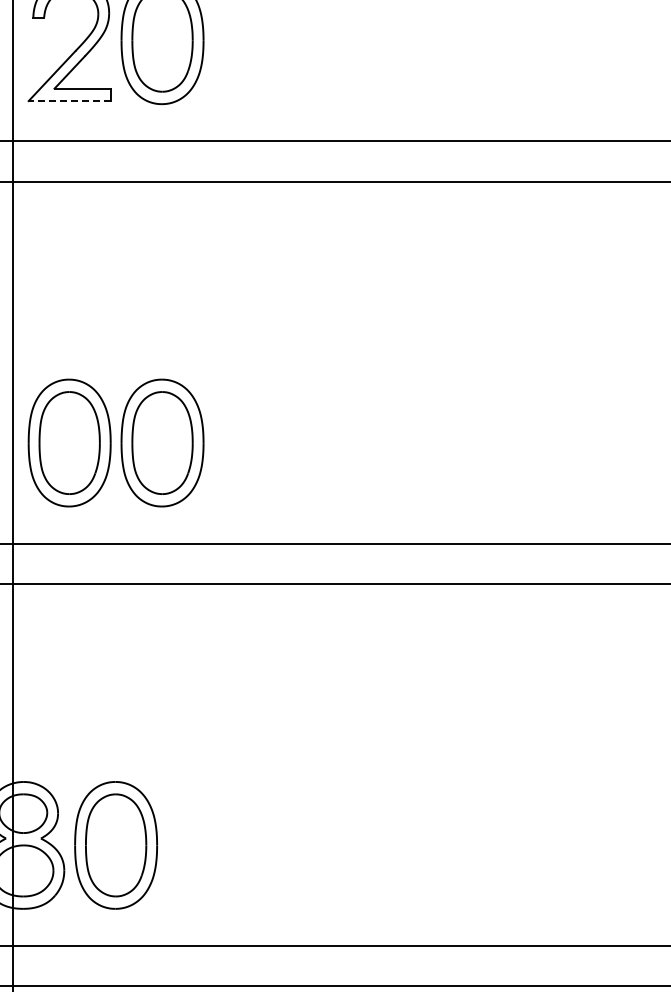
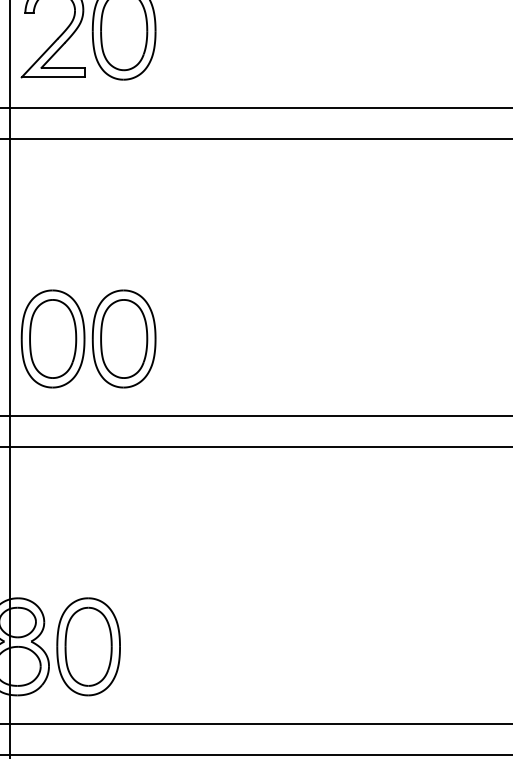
line: (69, 101) -> (52, 77), dashed -> solid

